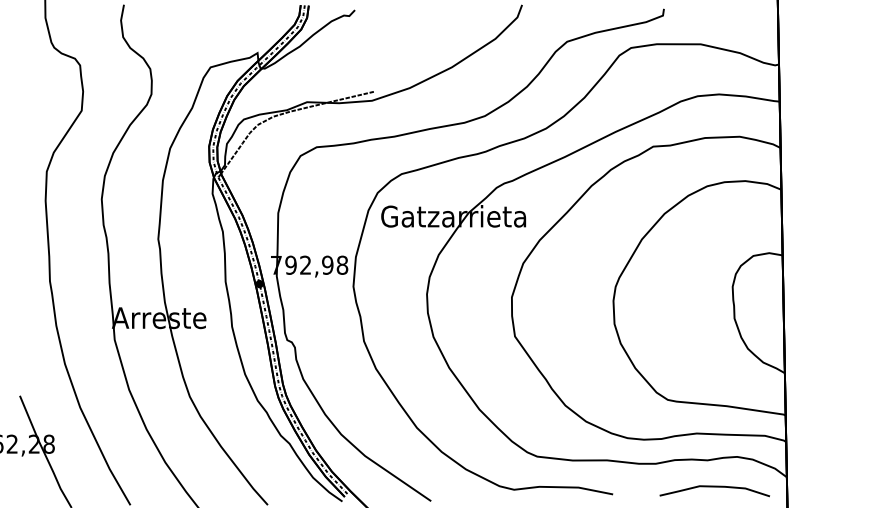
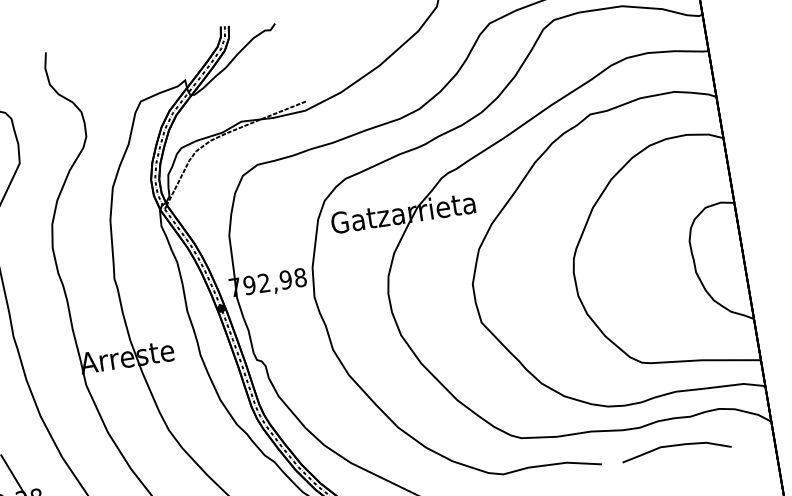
curve: (714, 487) -> (675, 446), moved

